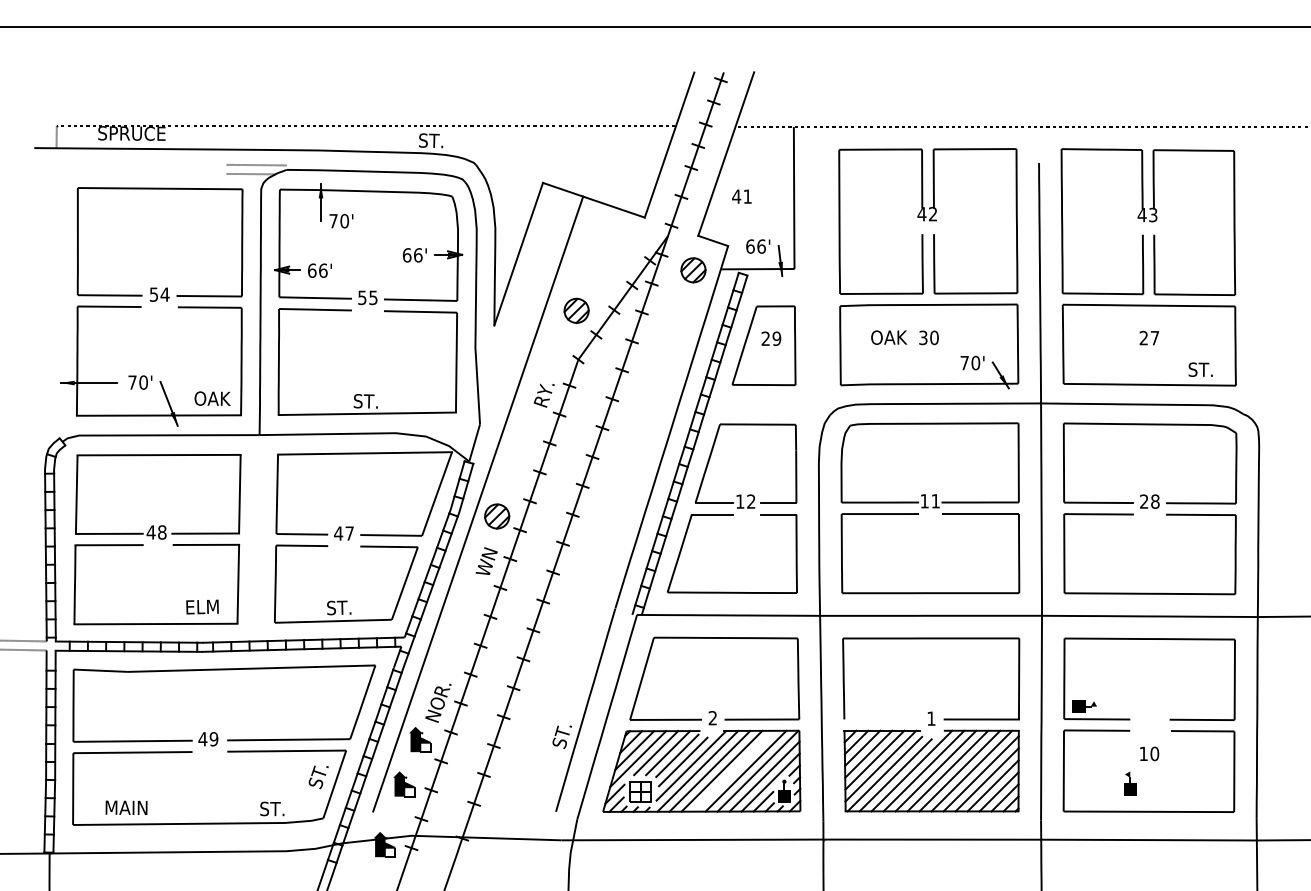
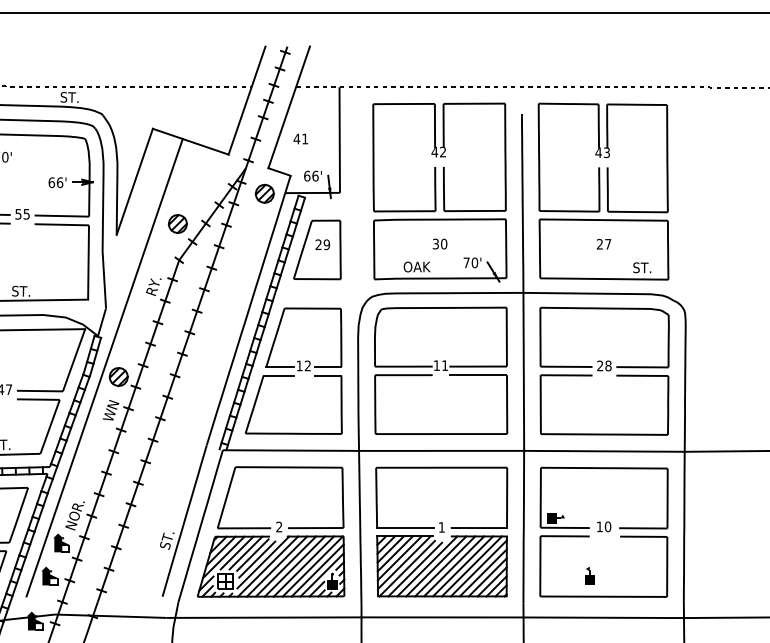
text: (889, 337) -> (417, 266), moved
line: (882, 719) -> (405, 528), added
text: (1149, 753) -> (604, 526), moved
line: (733, 770) -> (294, 565), added

